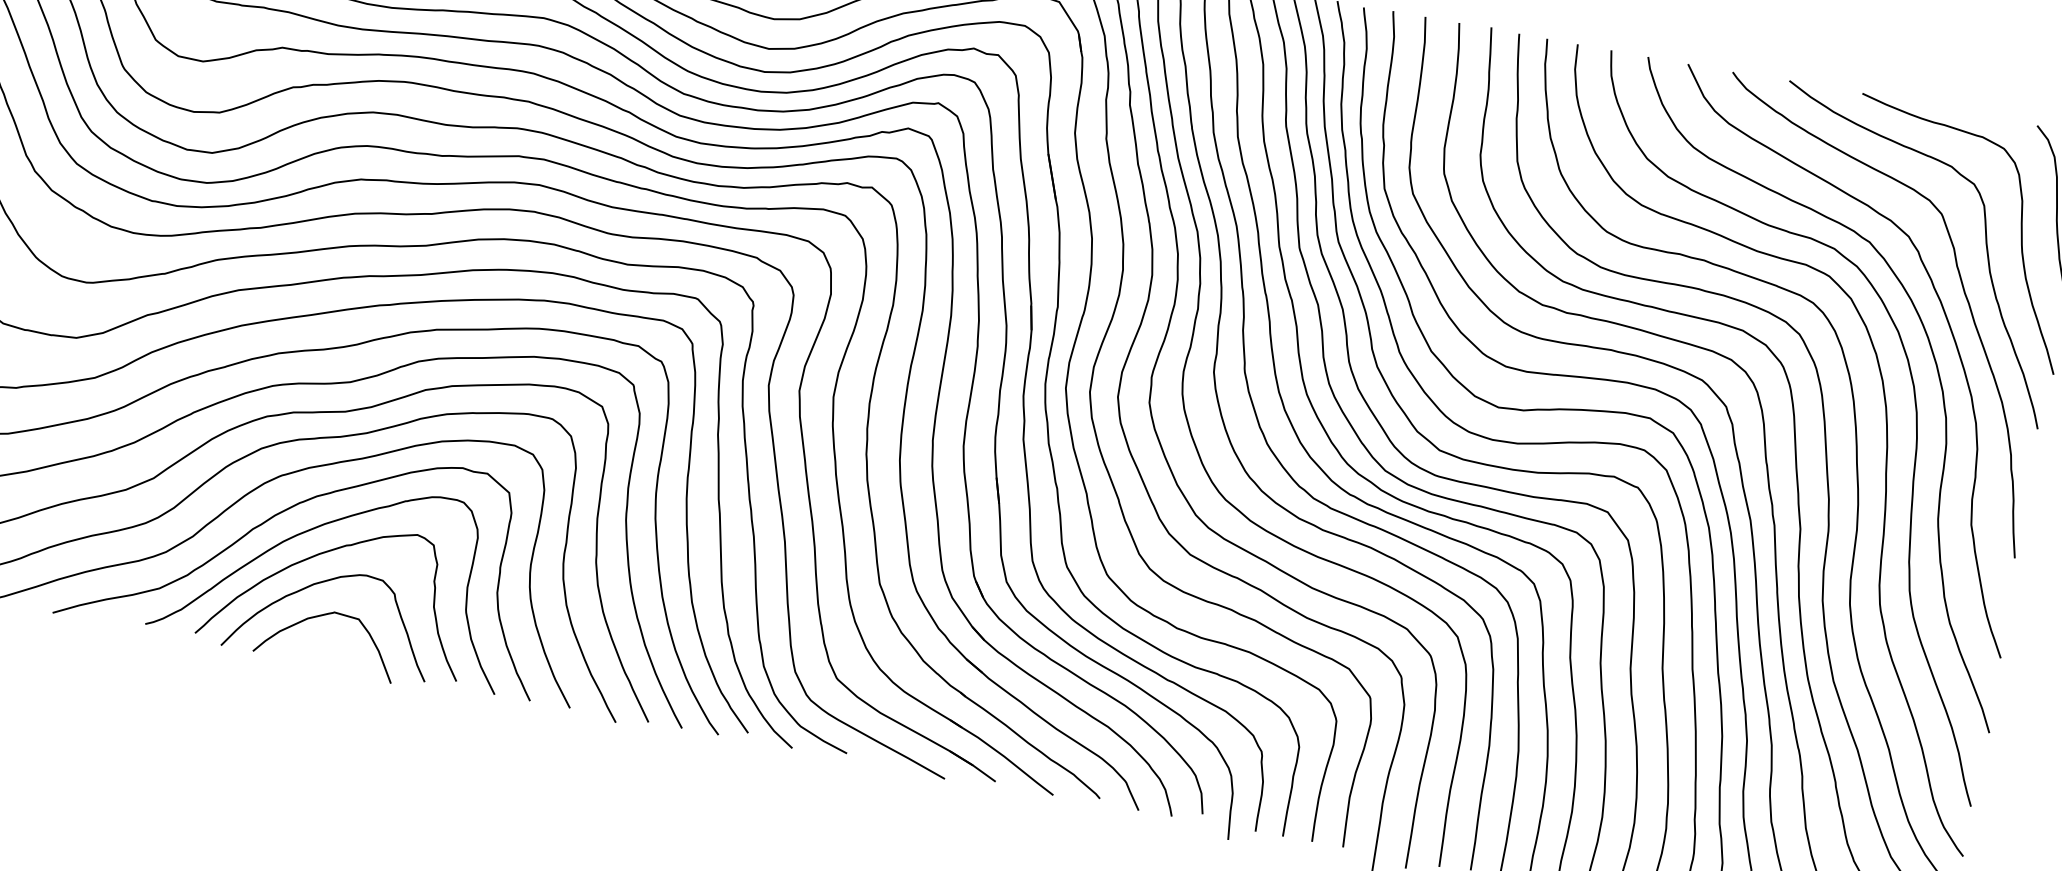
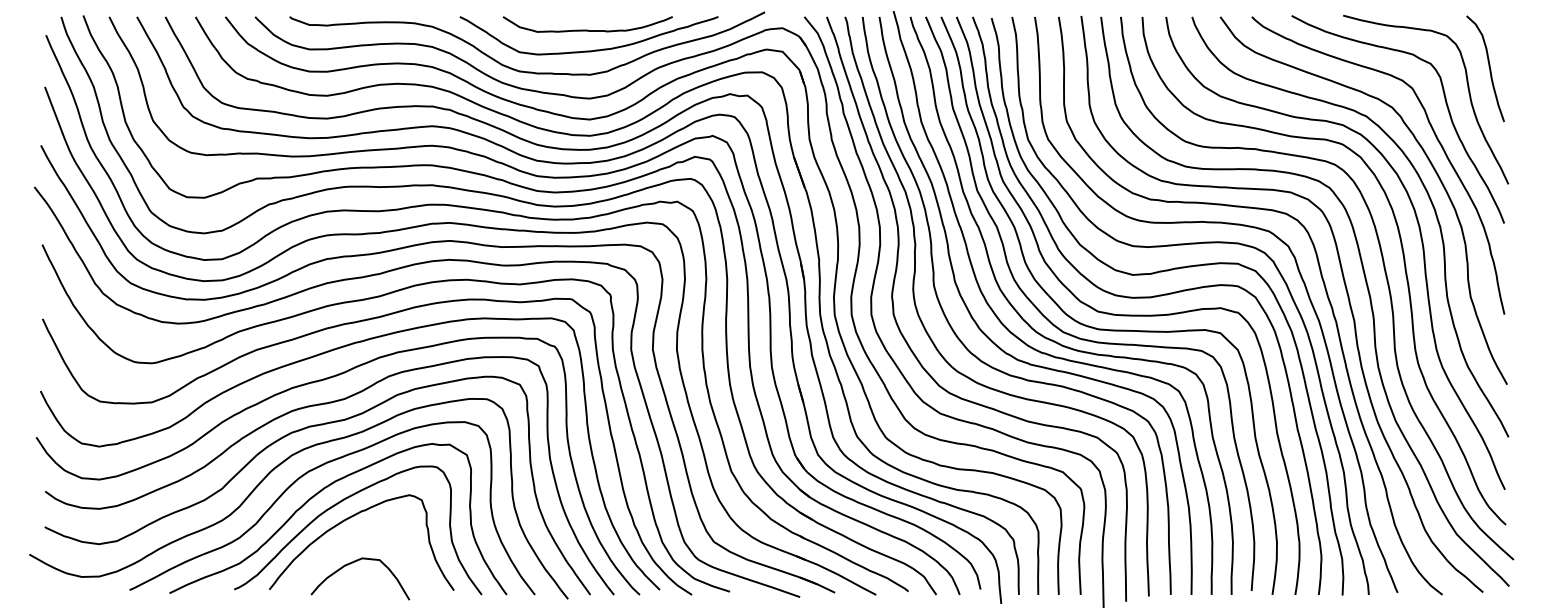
curve: (321, 583) -> (349, 540), removed

